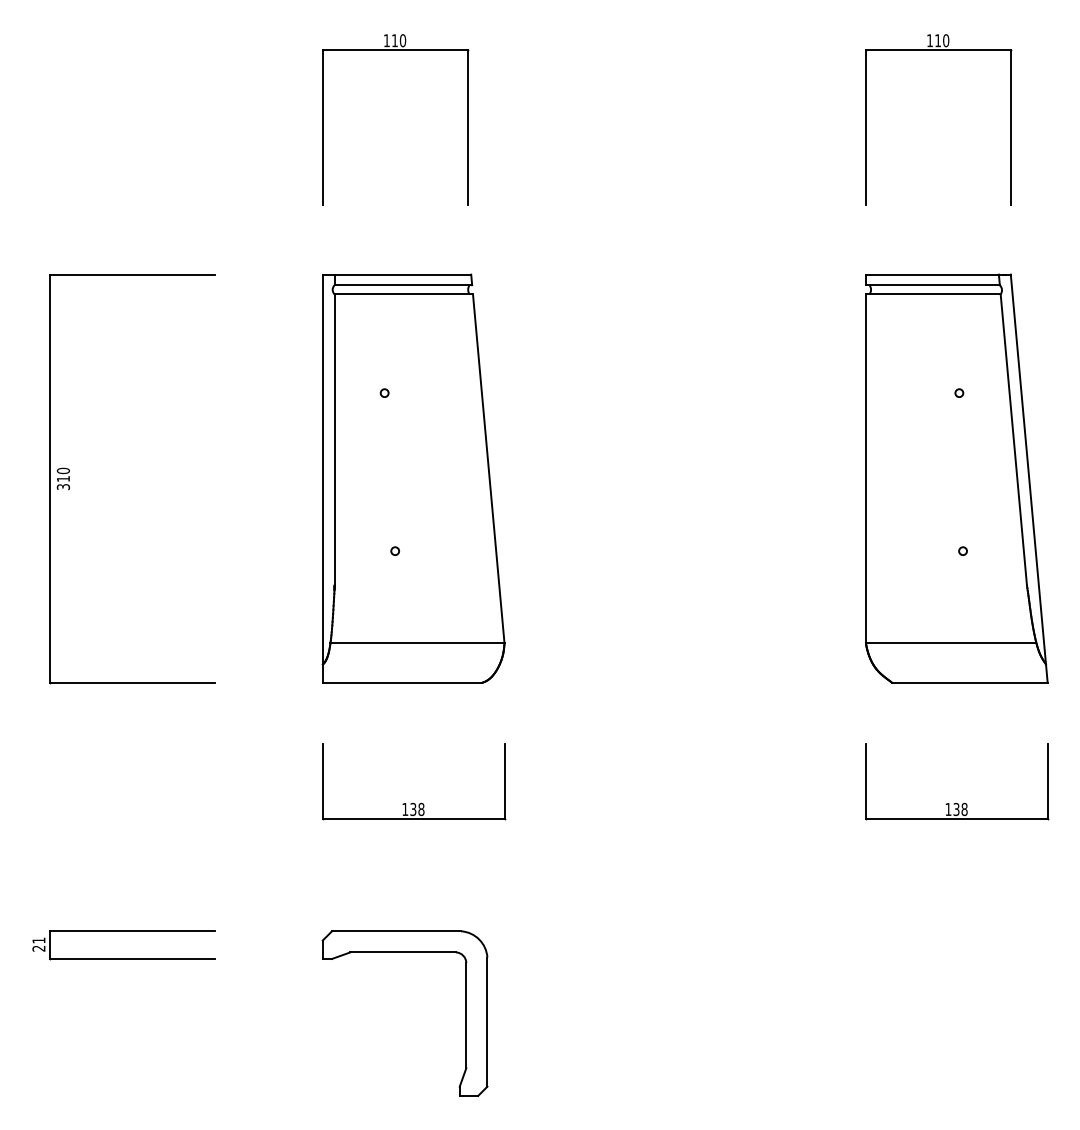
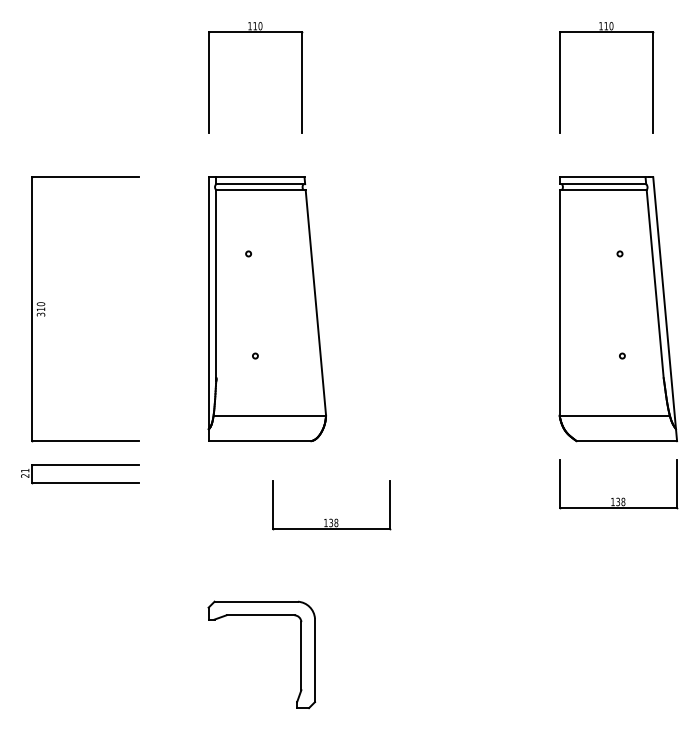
part: (413, 802) -> (331, 518), moved
part: (957, 802) -> (618, 497), moved
part: (124, 958) -> (80, 482), moved

